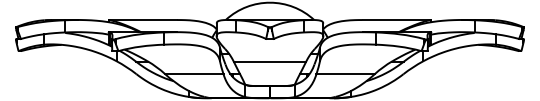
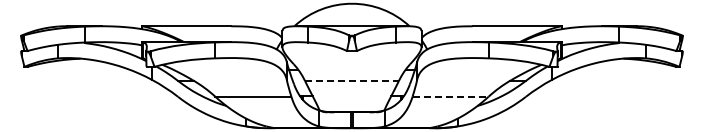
line: (269, 61) -> (351, 80), solid -> dashed
line: (345, 73) -> (450, 96), solid -> dashed

